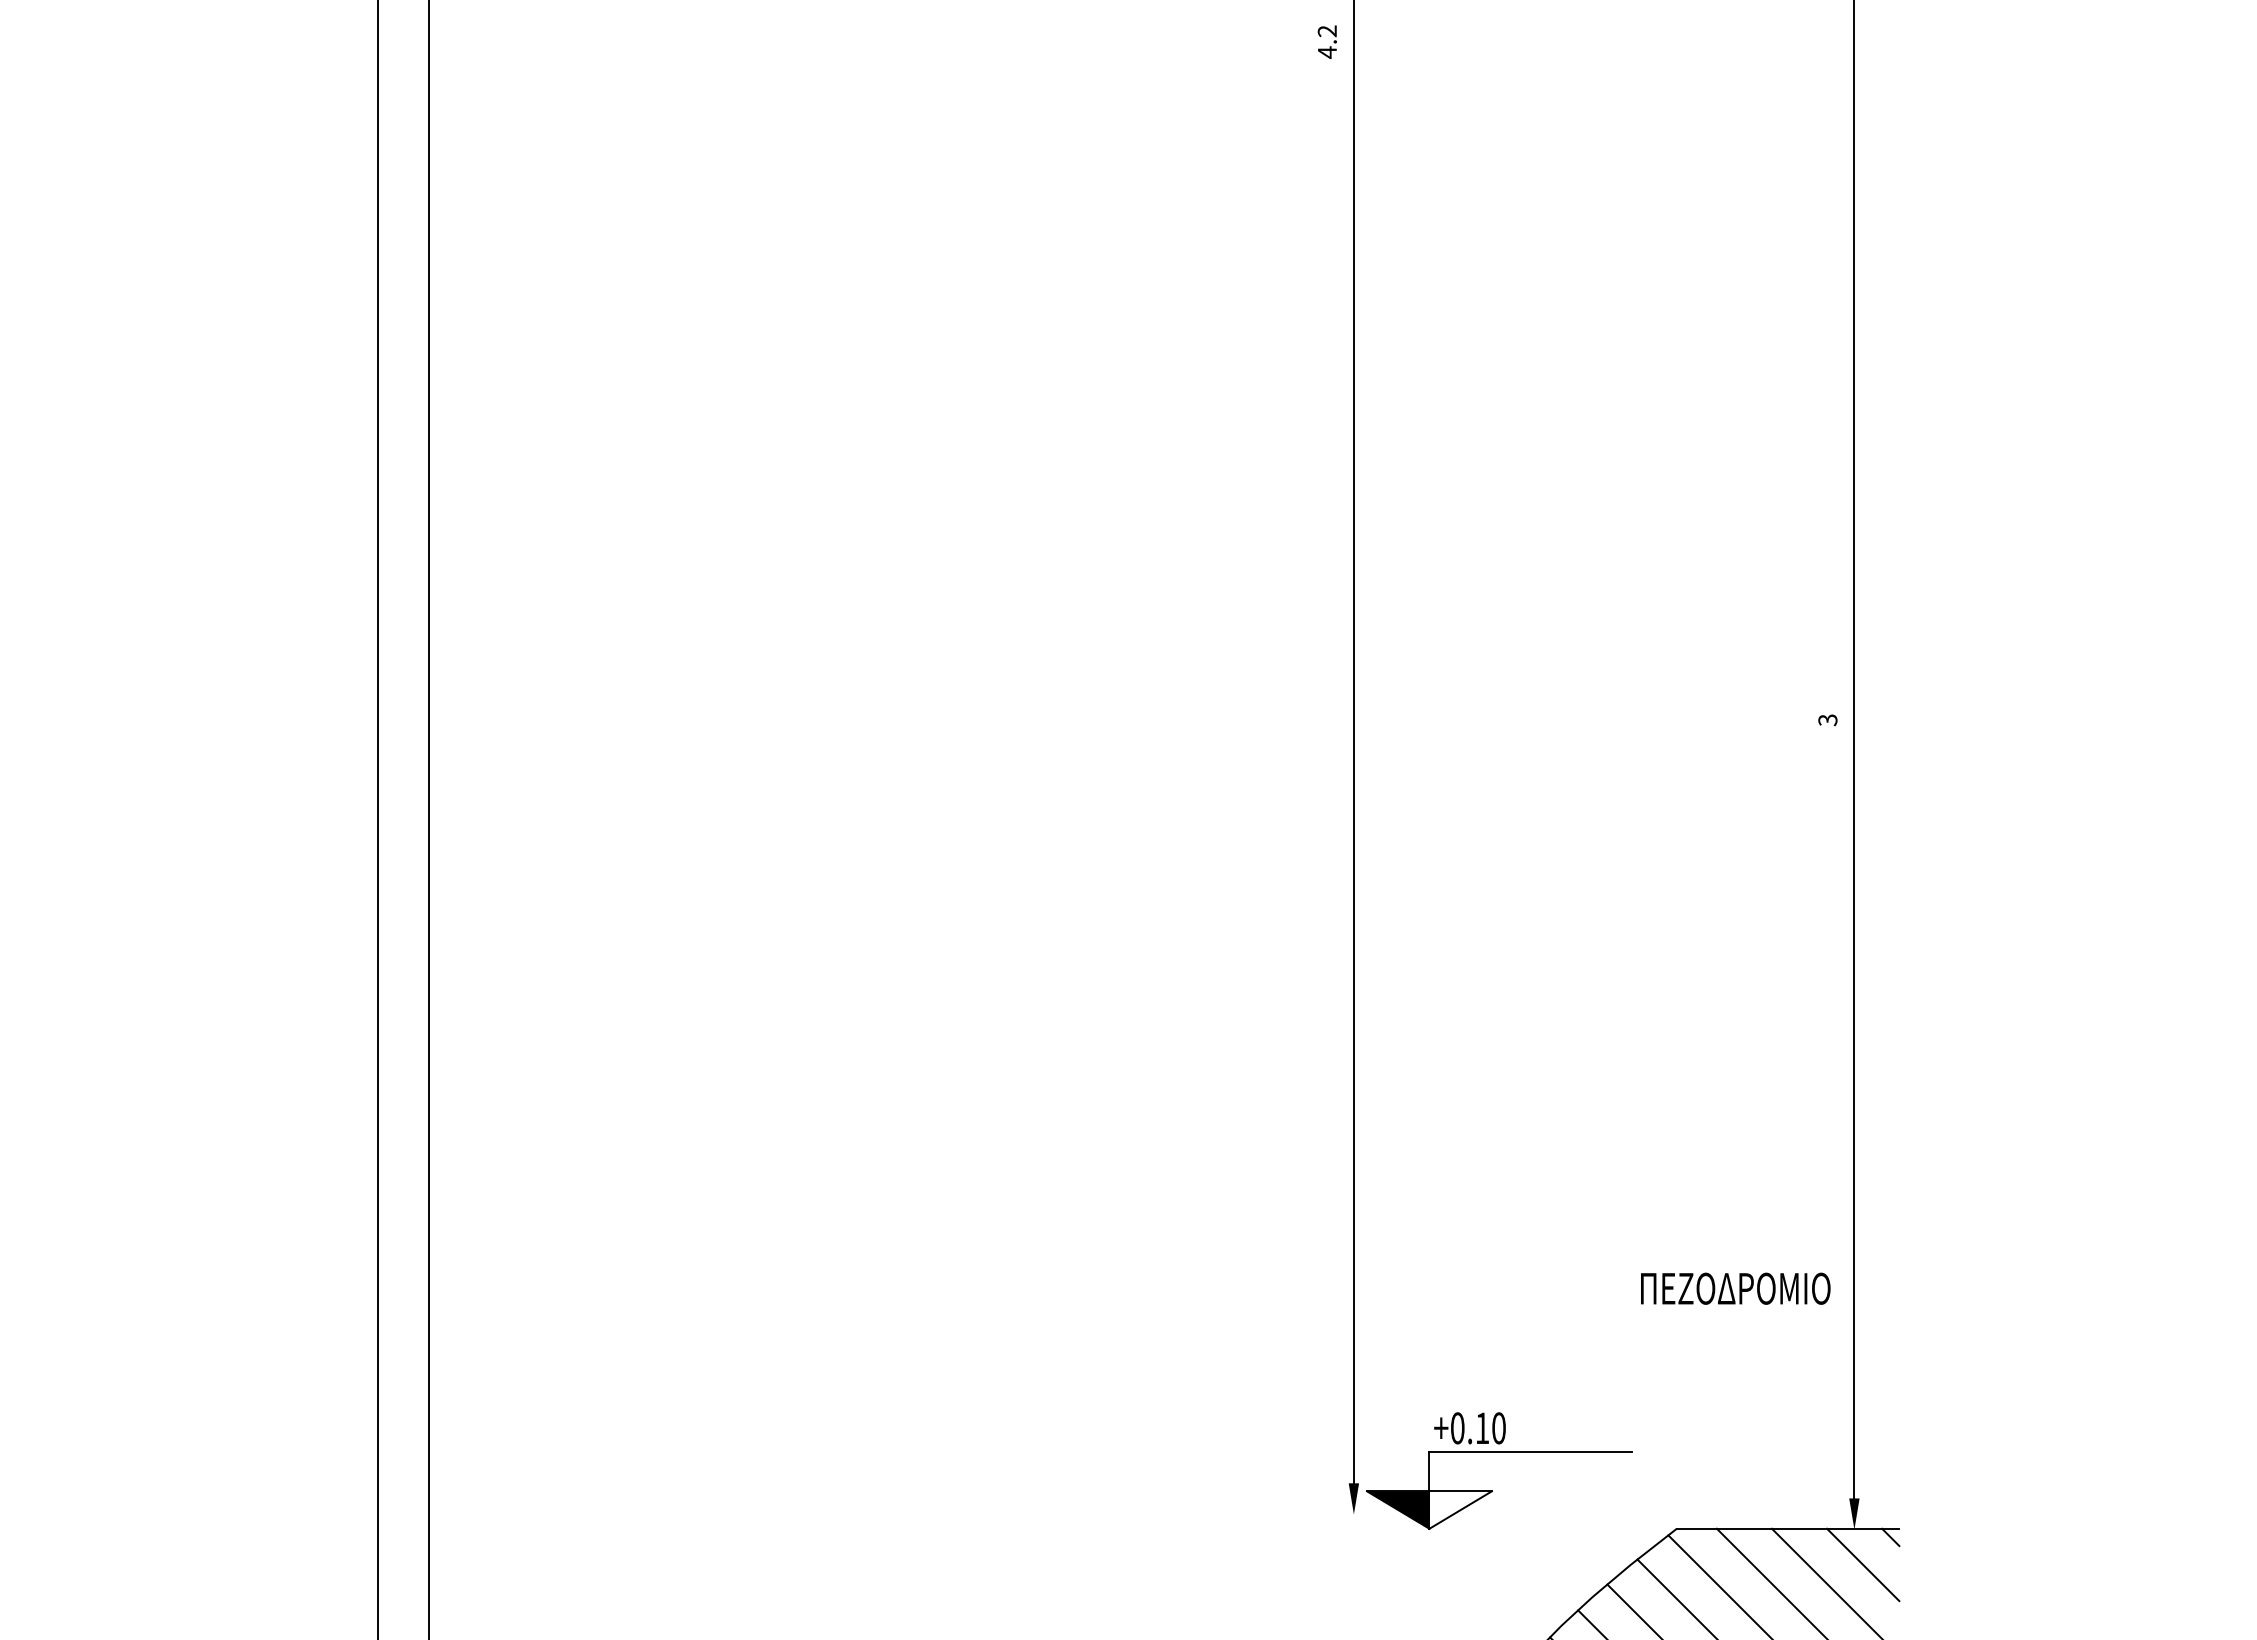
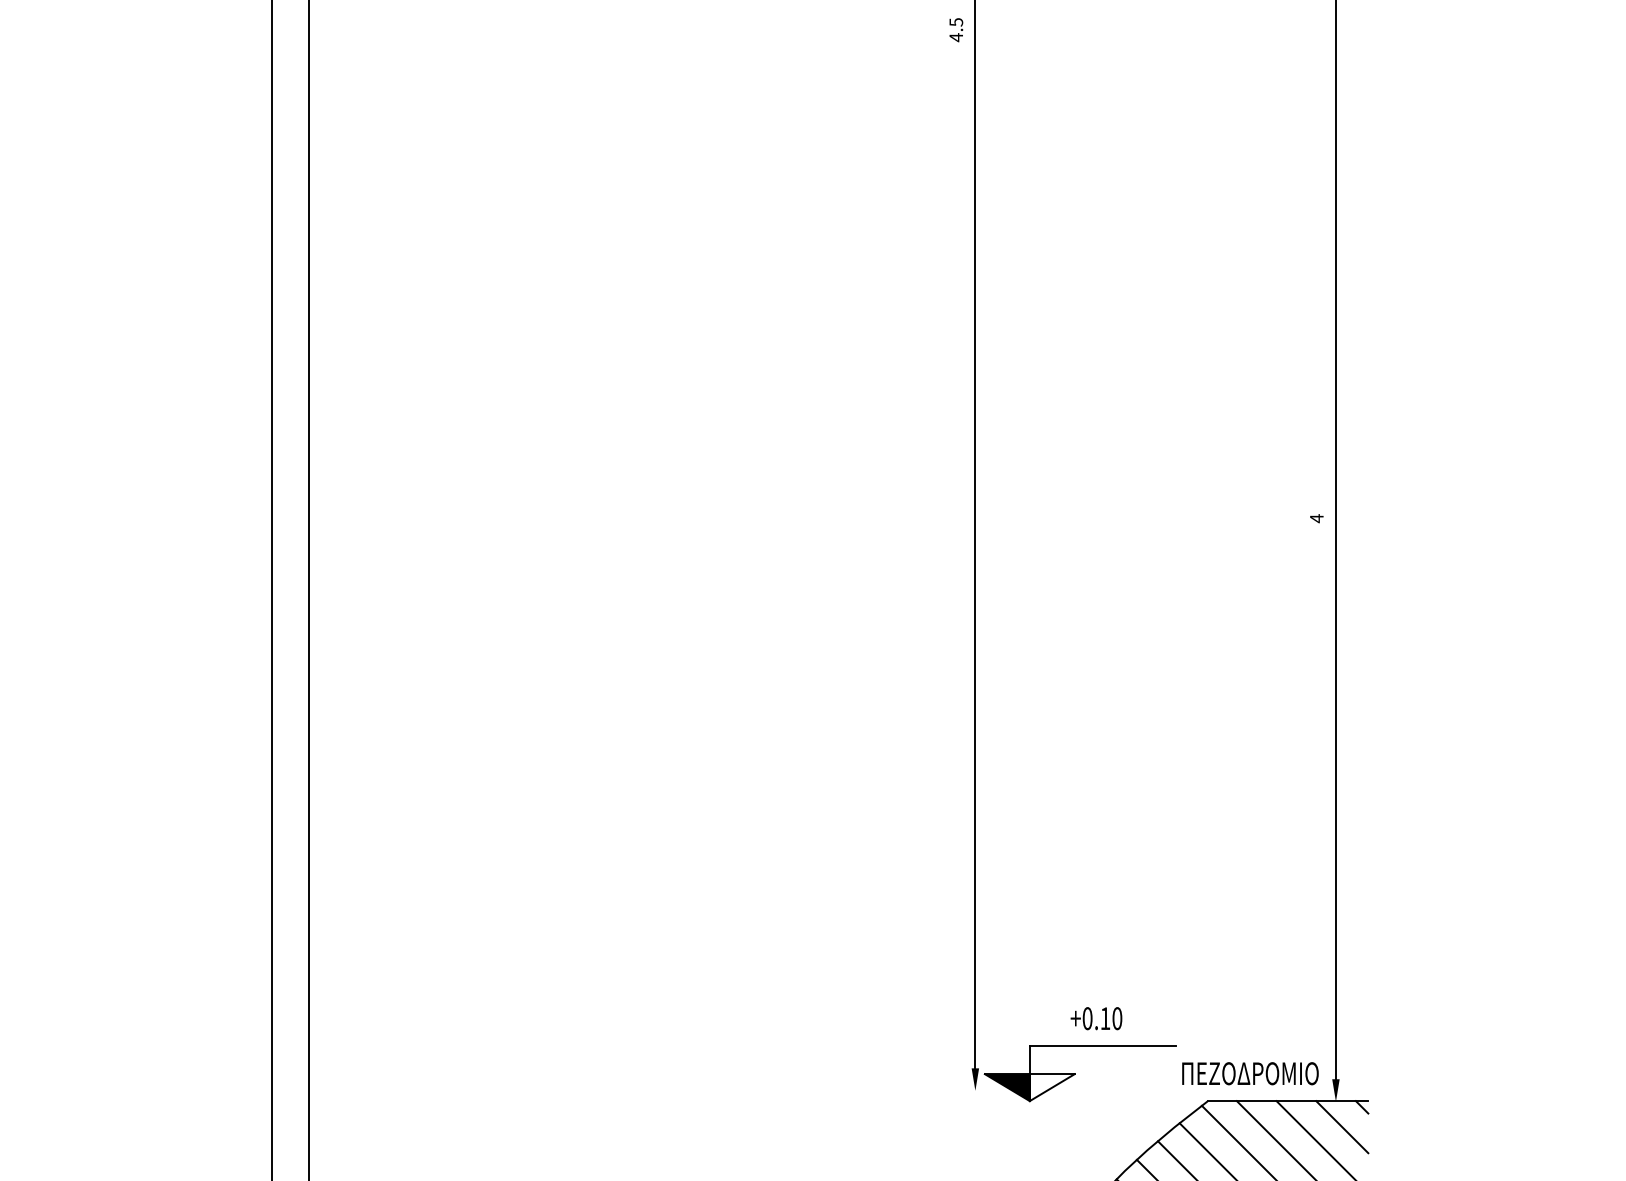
text: (1326, 31) -> (955, 22), 4.2 -> 4.5
text: (1827, 719) -> (1316, 518), 3 -> 4
text: (1735, 1288) -> (1250, 1073), moved
text: (1469, 1428) -> (1096, 1018), moved

